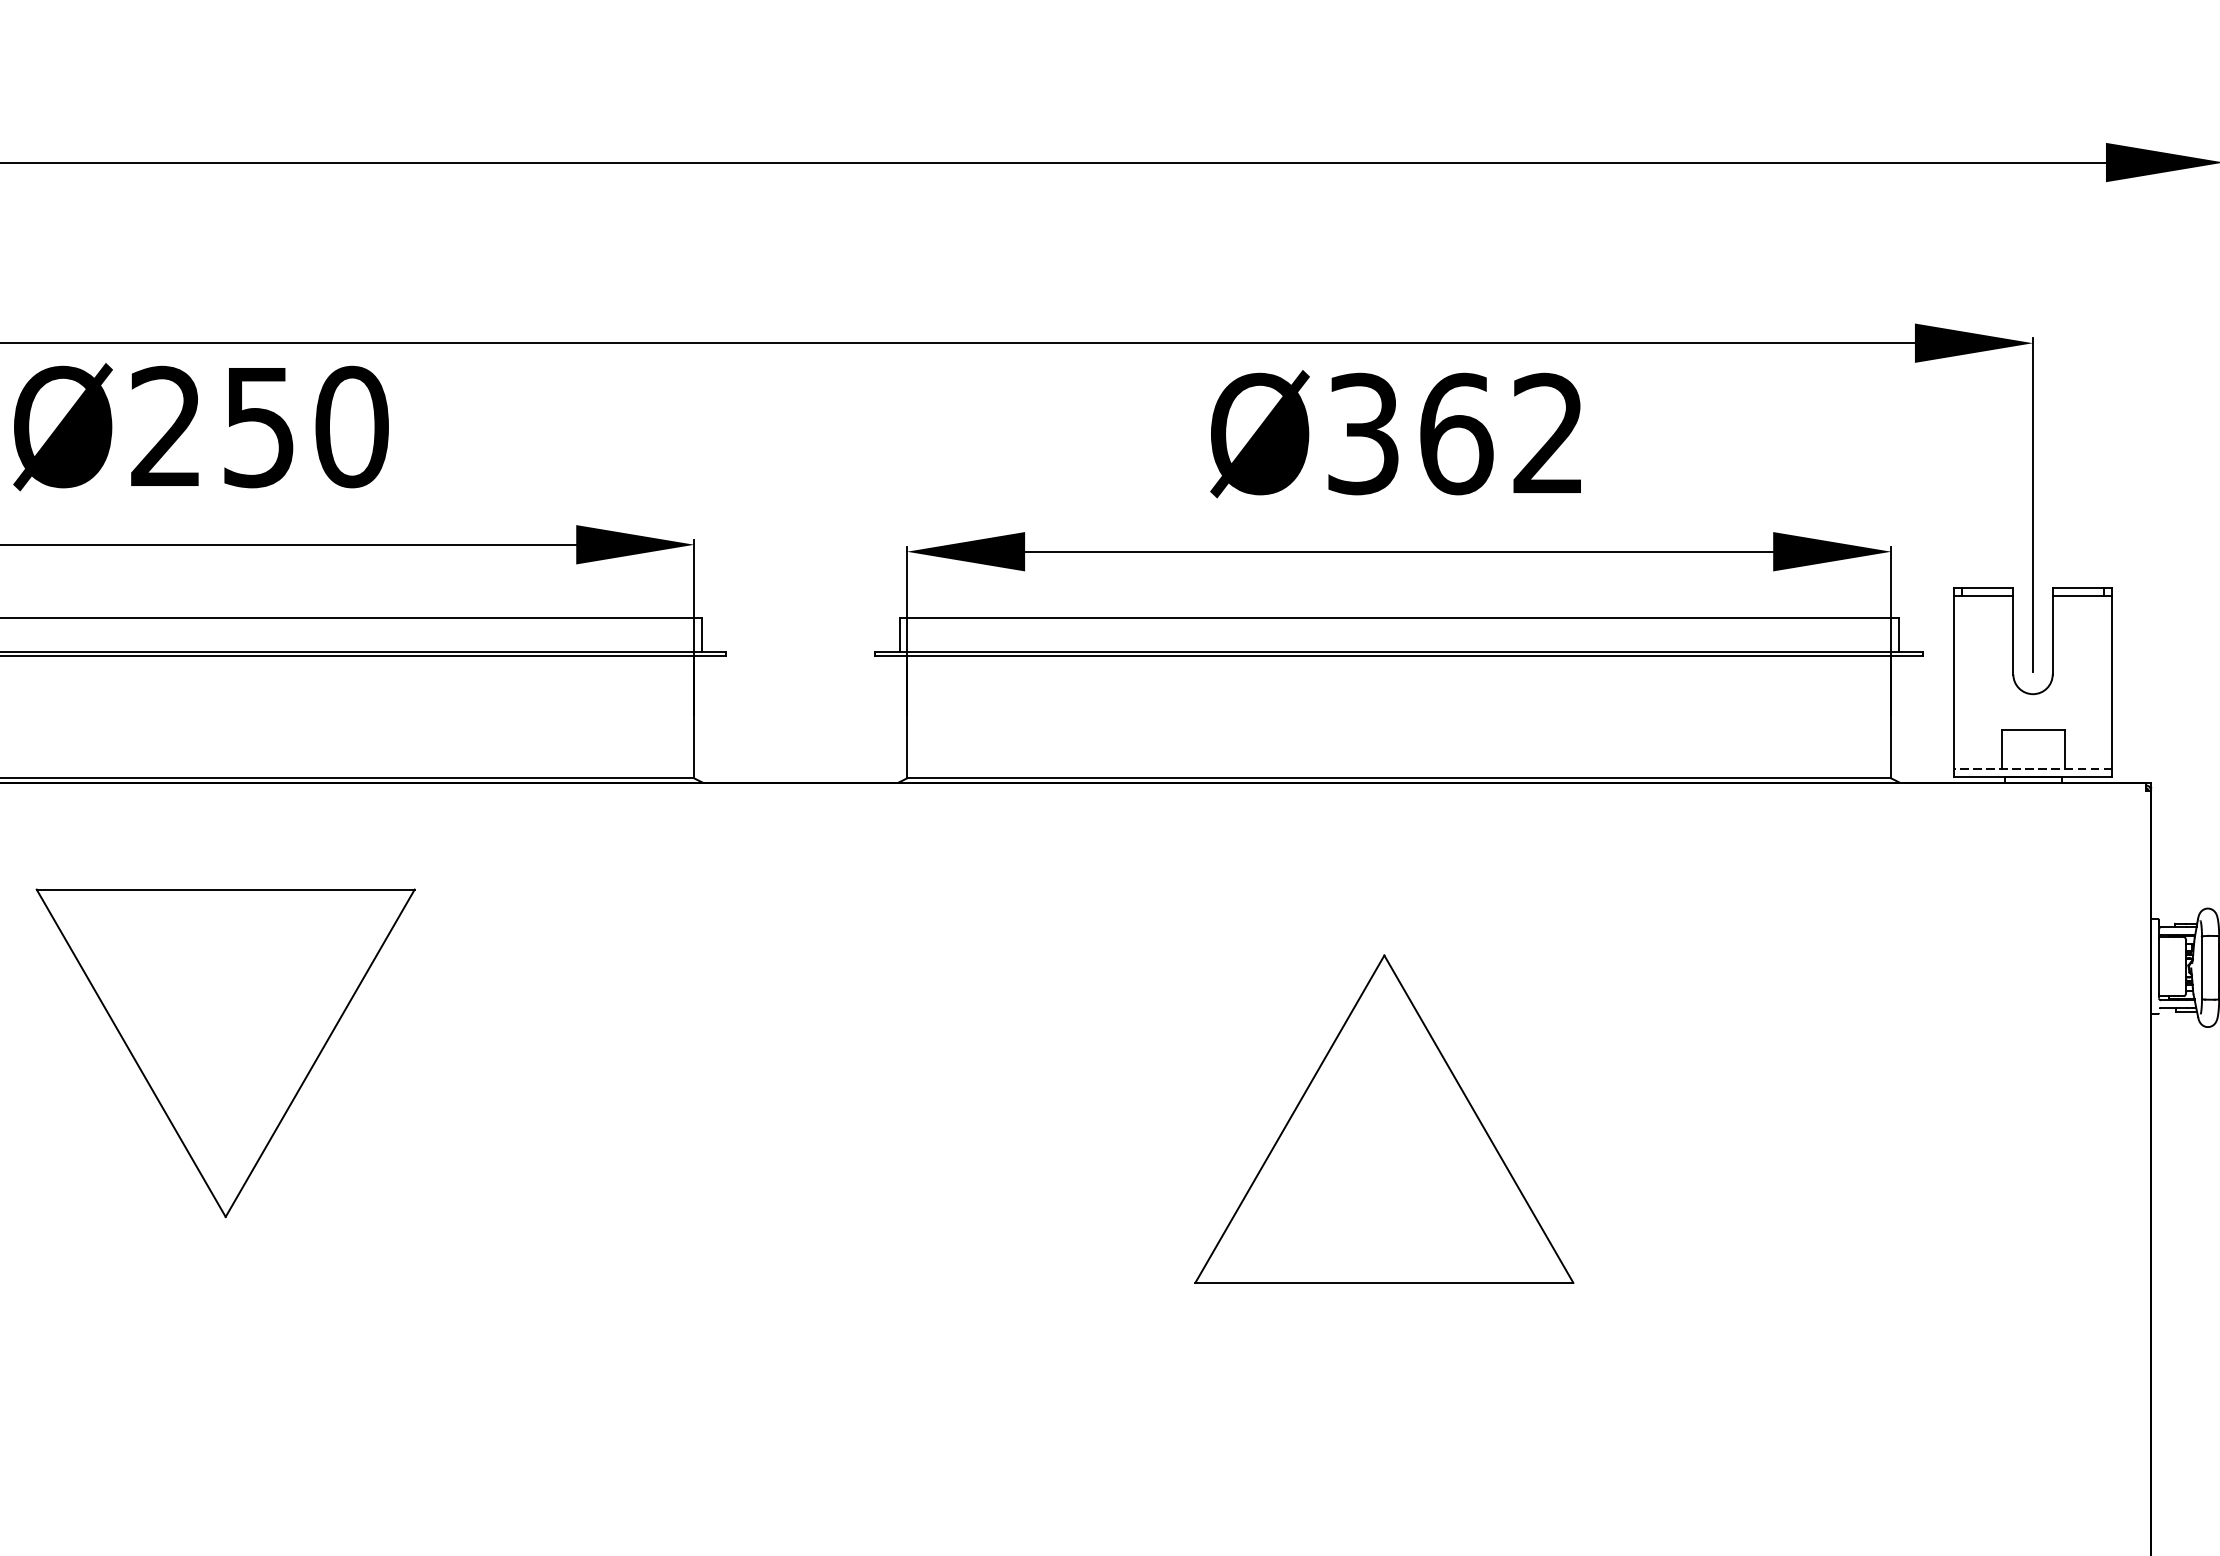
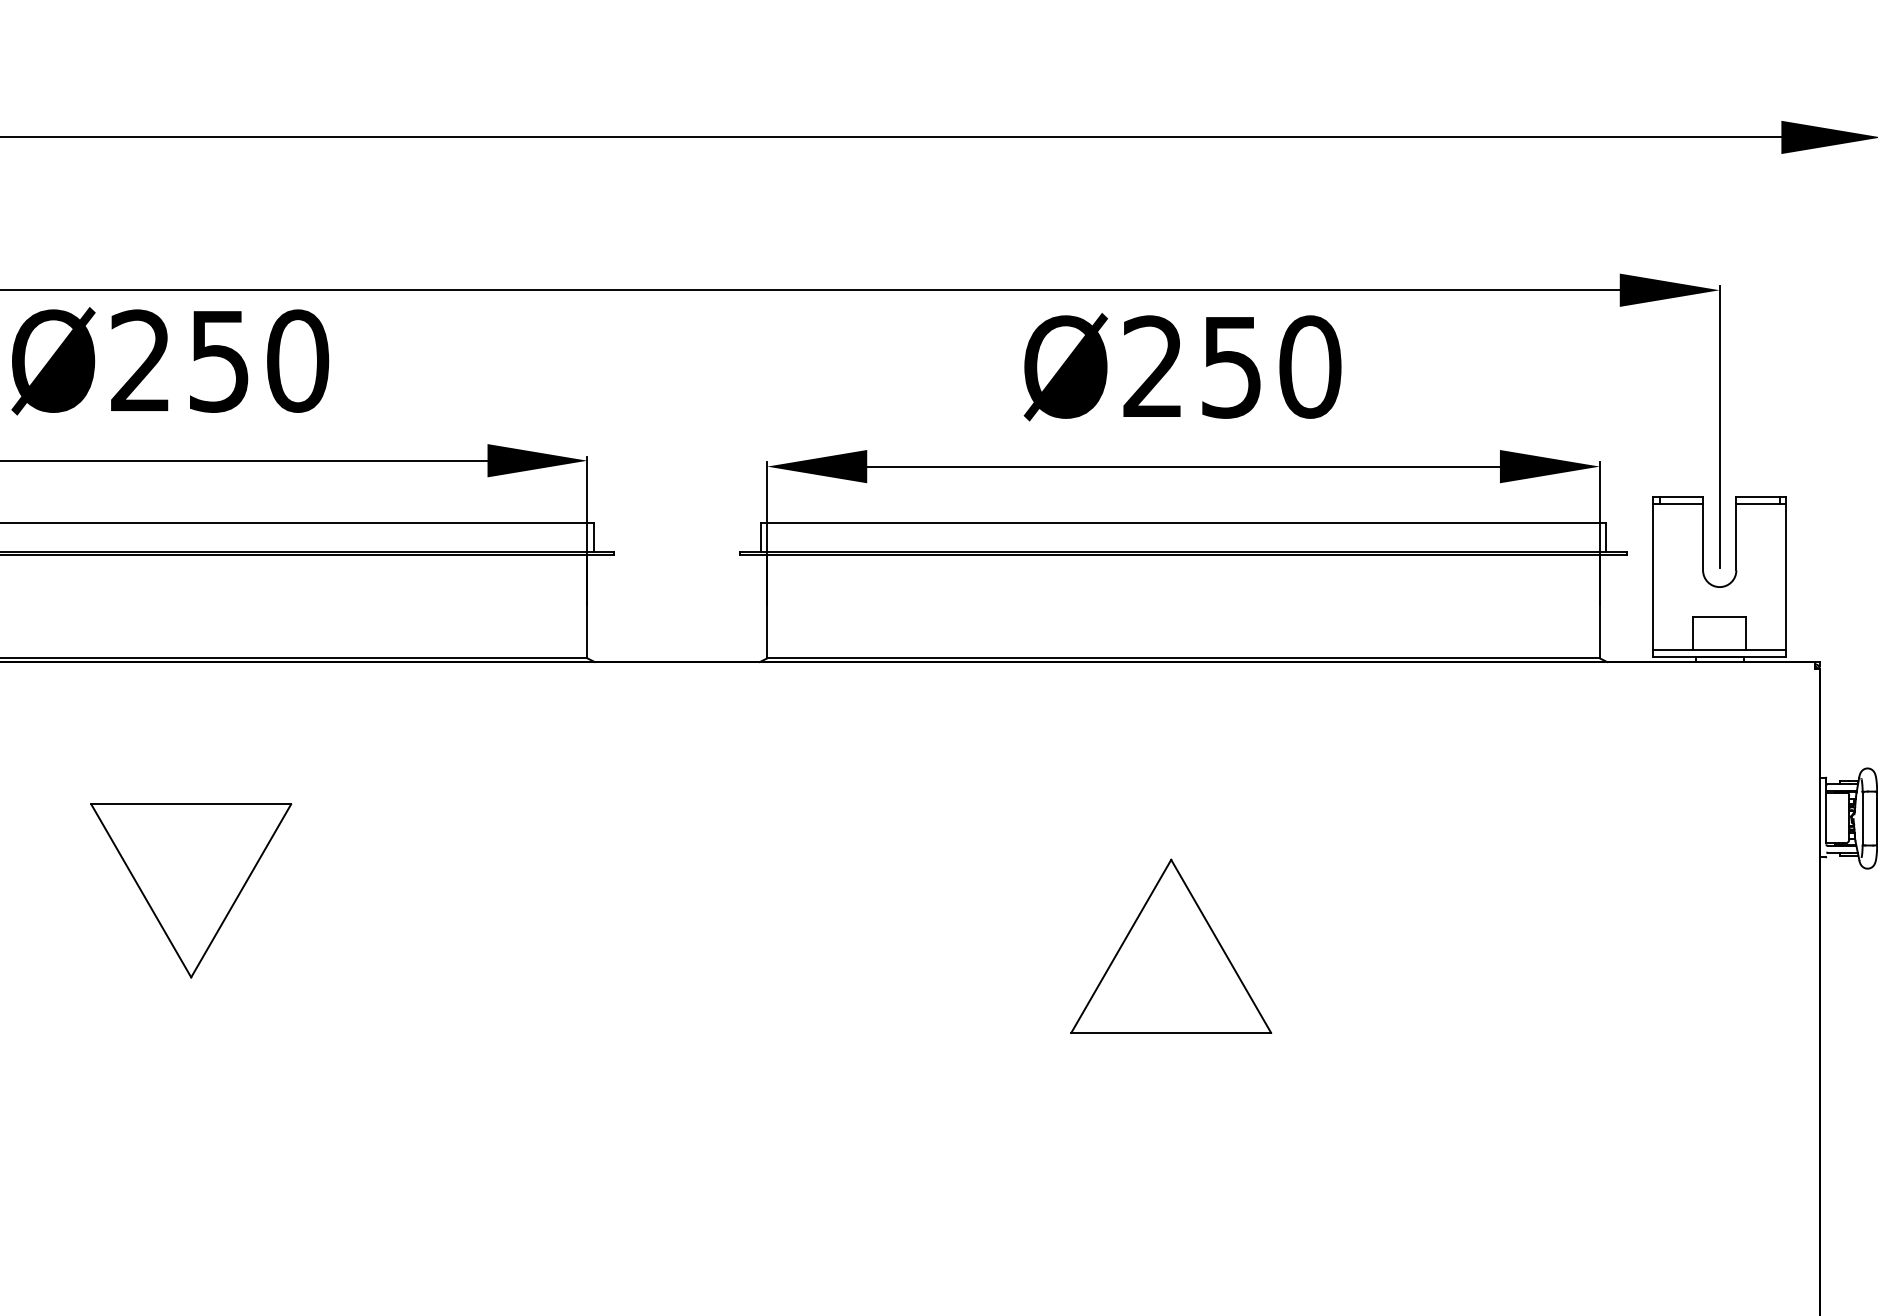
text: (1457, 433) -> (1232, 366), Ø362 -> Ø250
line: (2032, 769) -> (1719, 650), dashed -> solid
part: (226, 1052) -> (191, 890), size x0.62
part: (1384, 1117) -> (1171, 945), size x0.62

